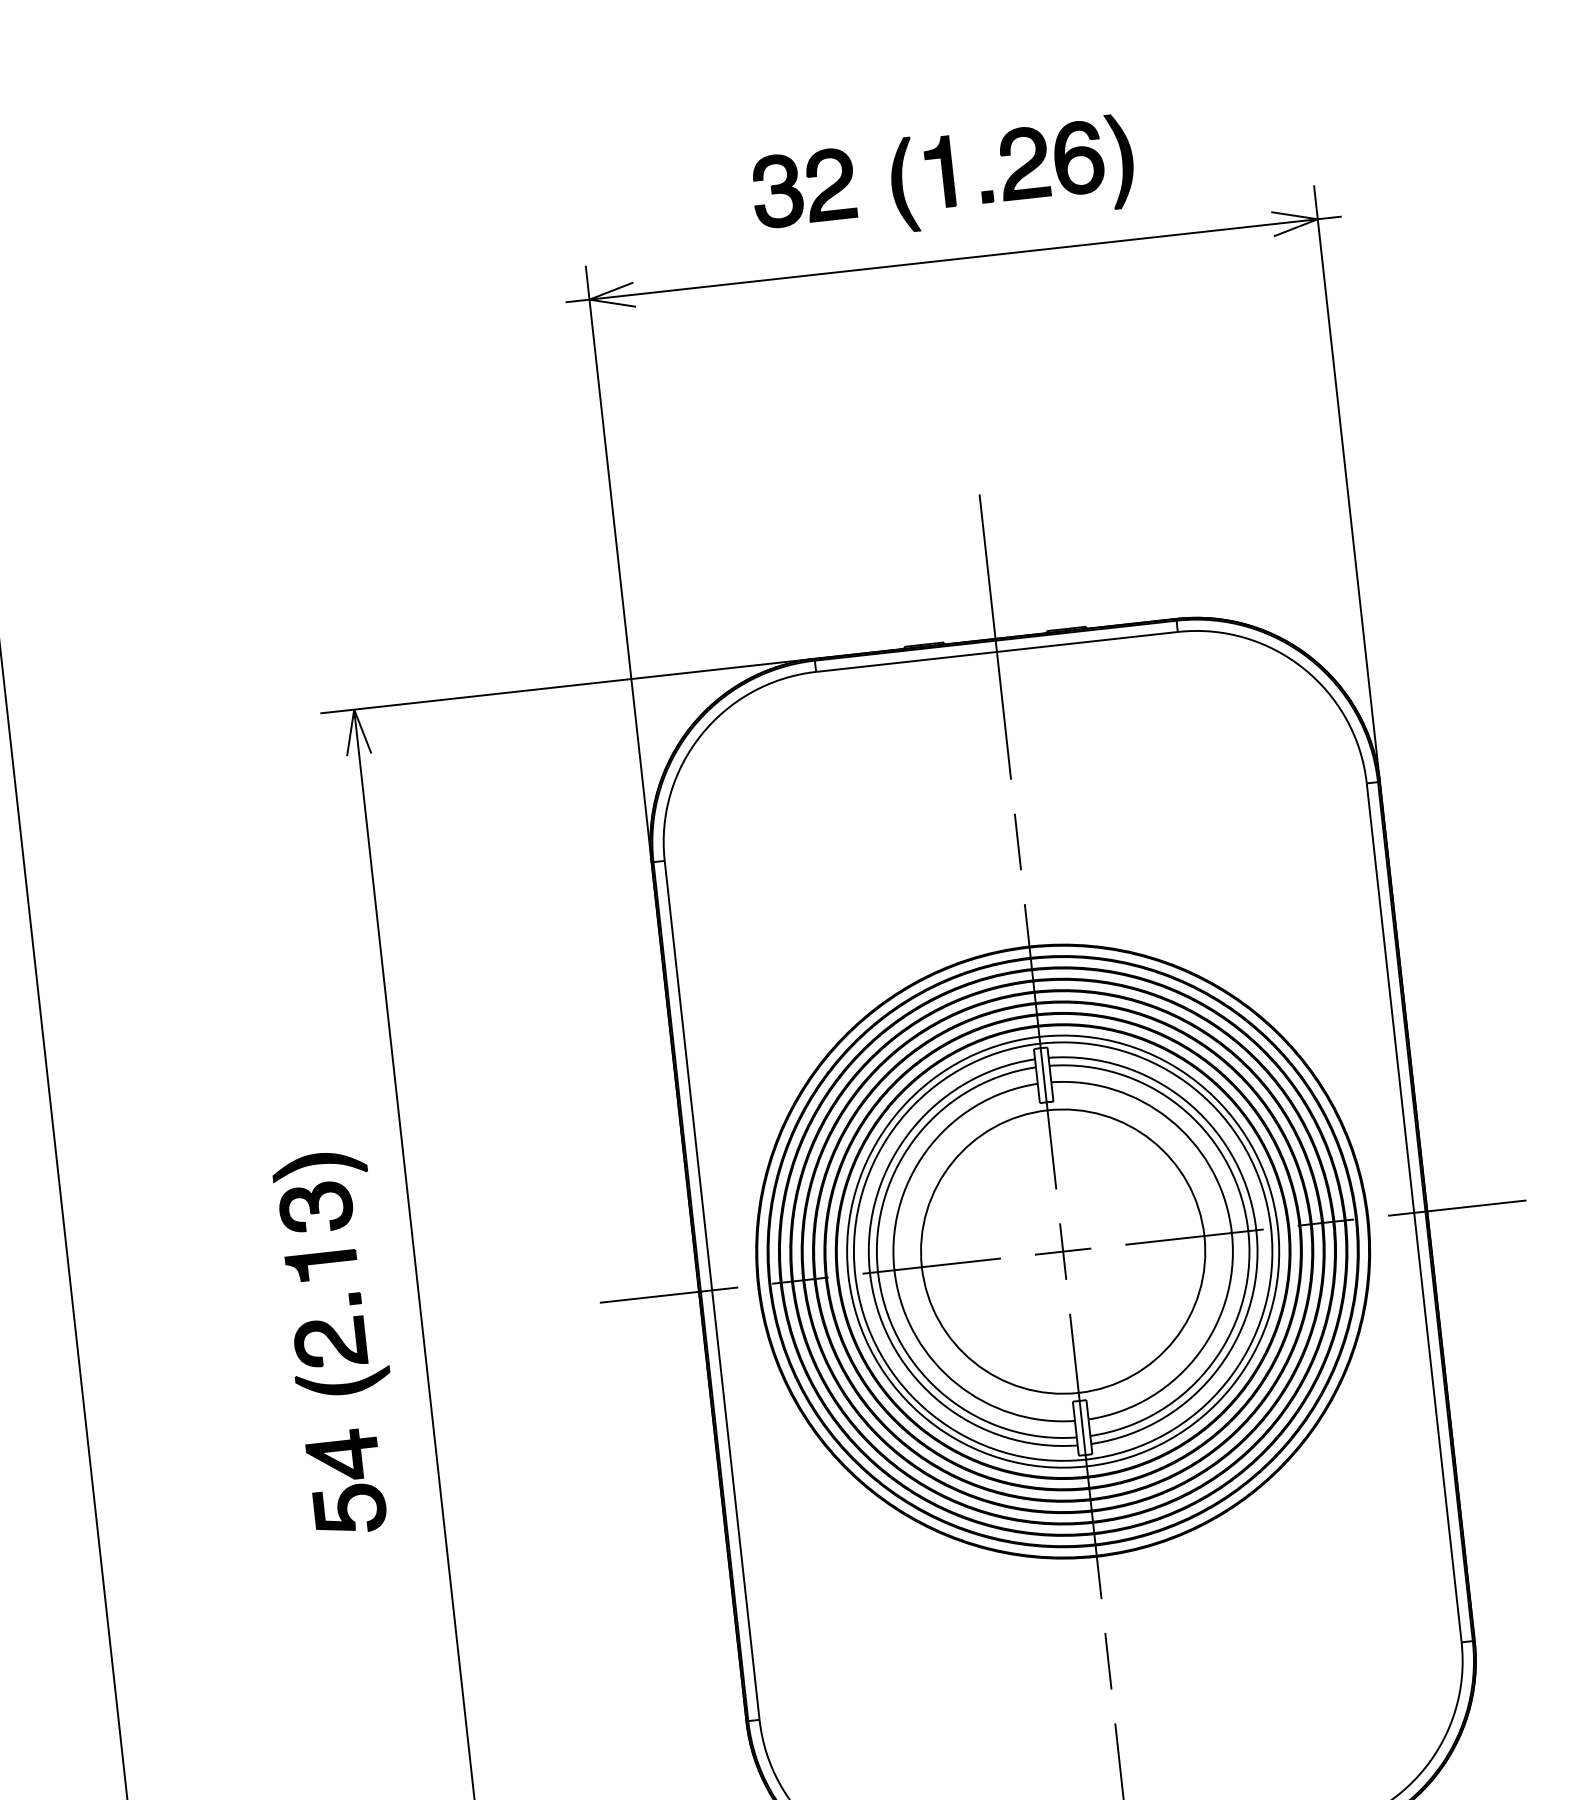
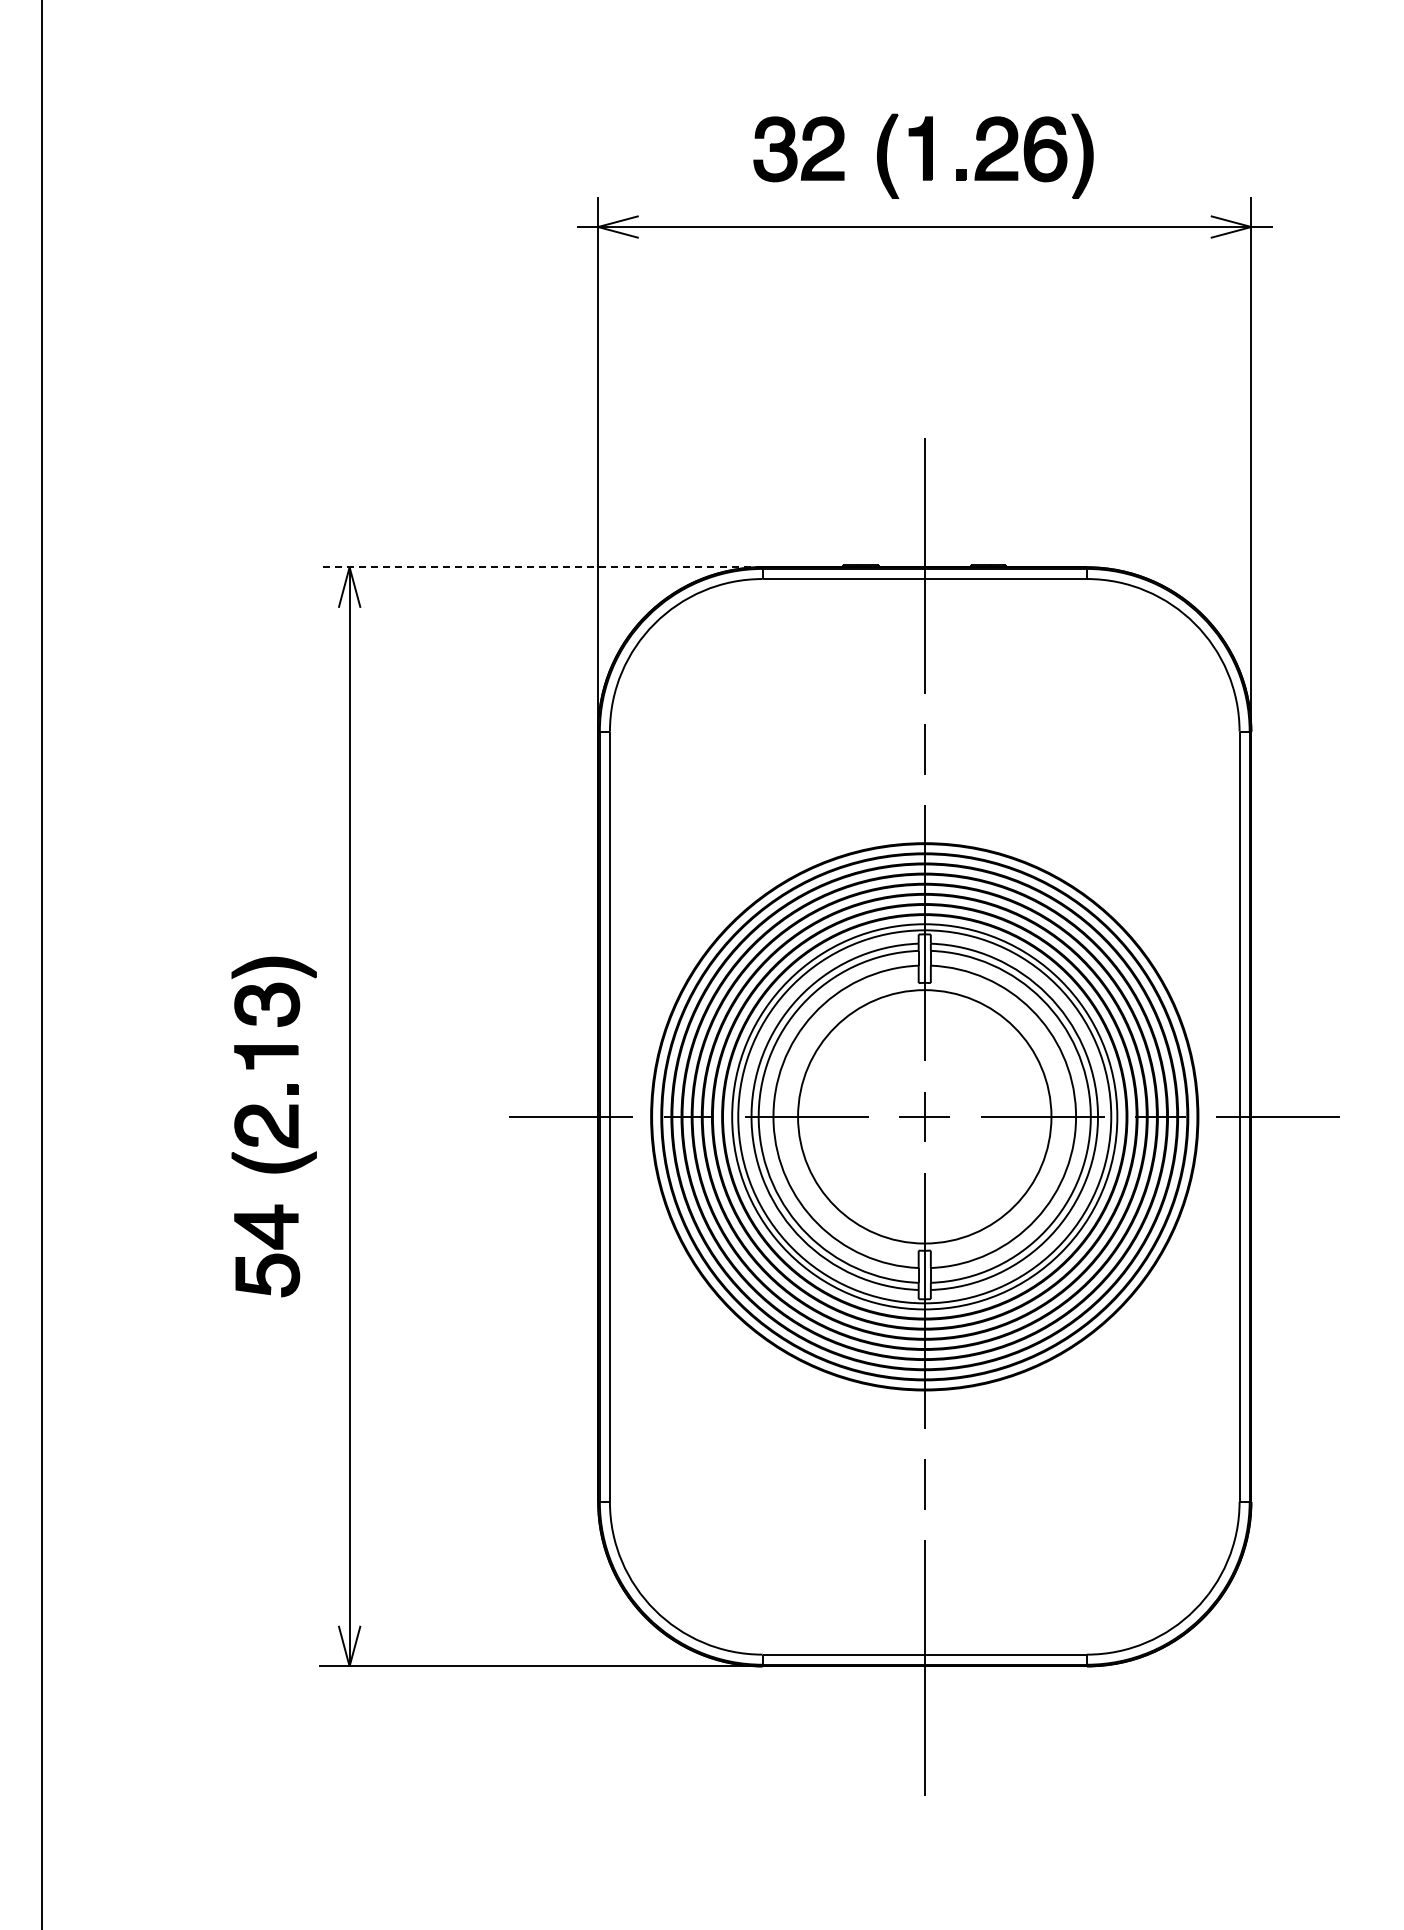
line: (567, 686) -> (540, 567), solid -> dashed

